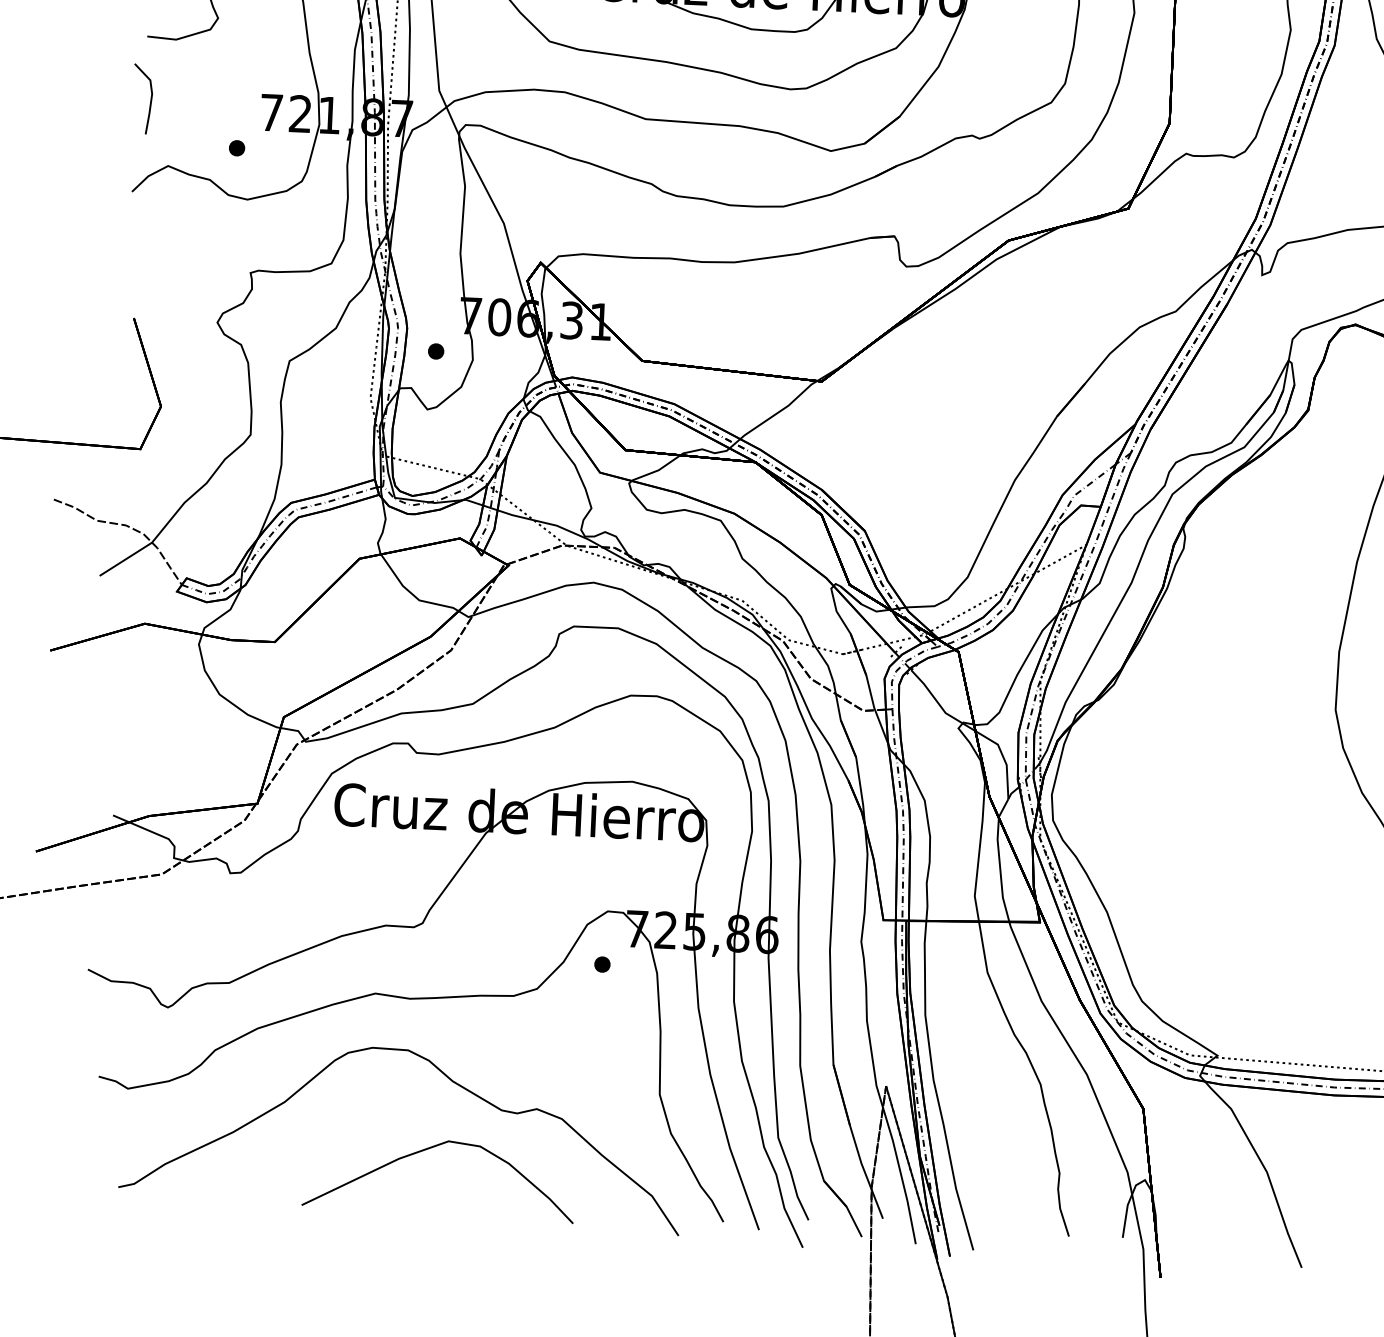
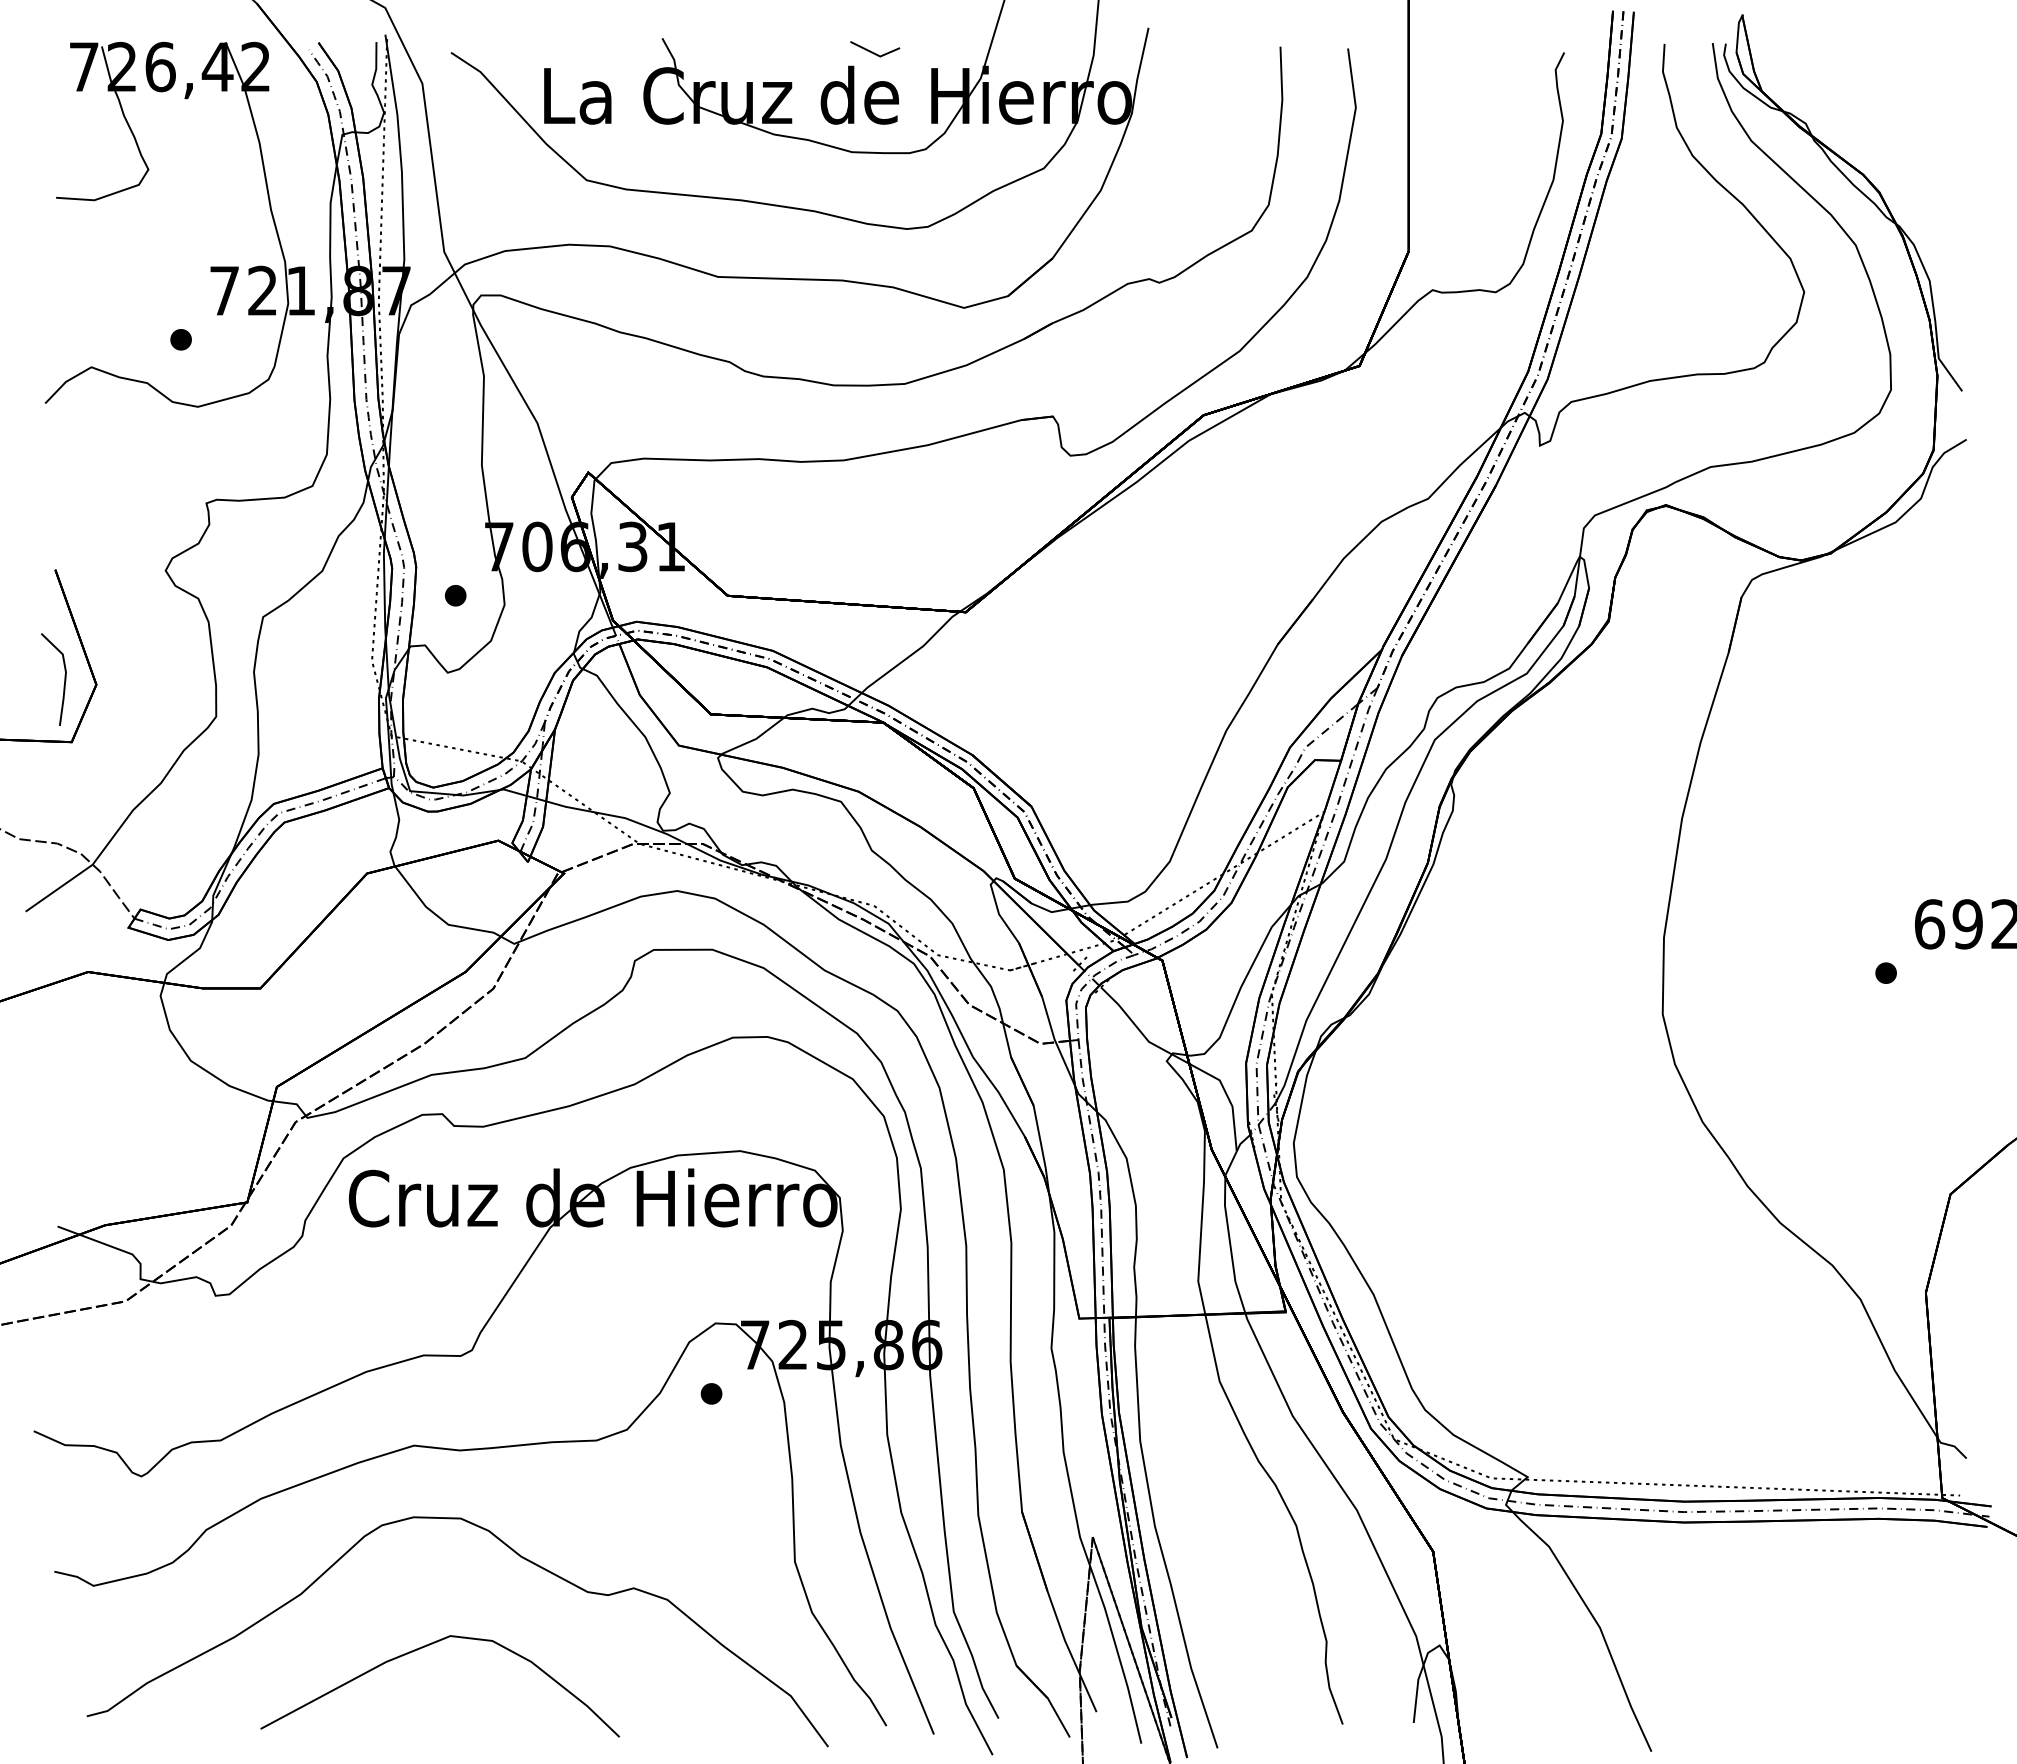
line: (150, 99) -> (64, 679), moved
curve: (429, 1149) -> (425, 1647), moved

